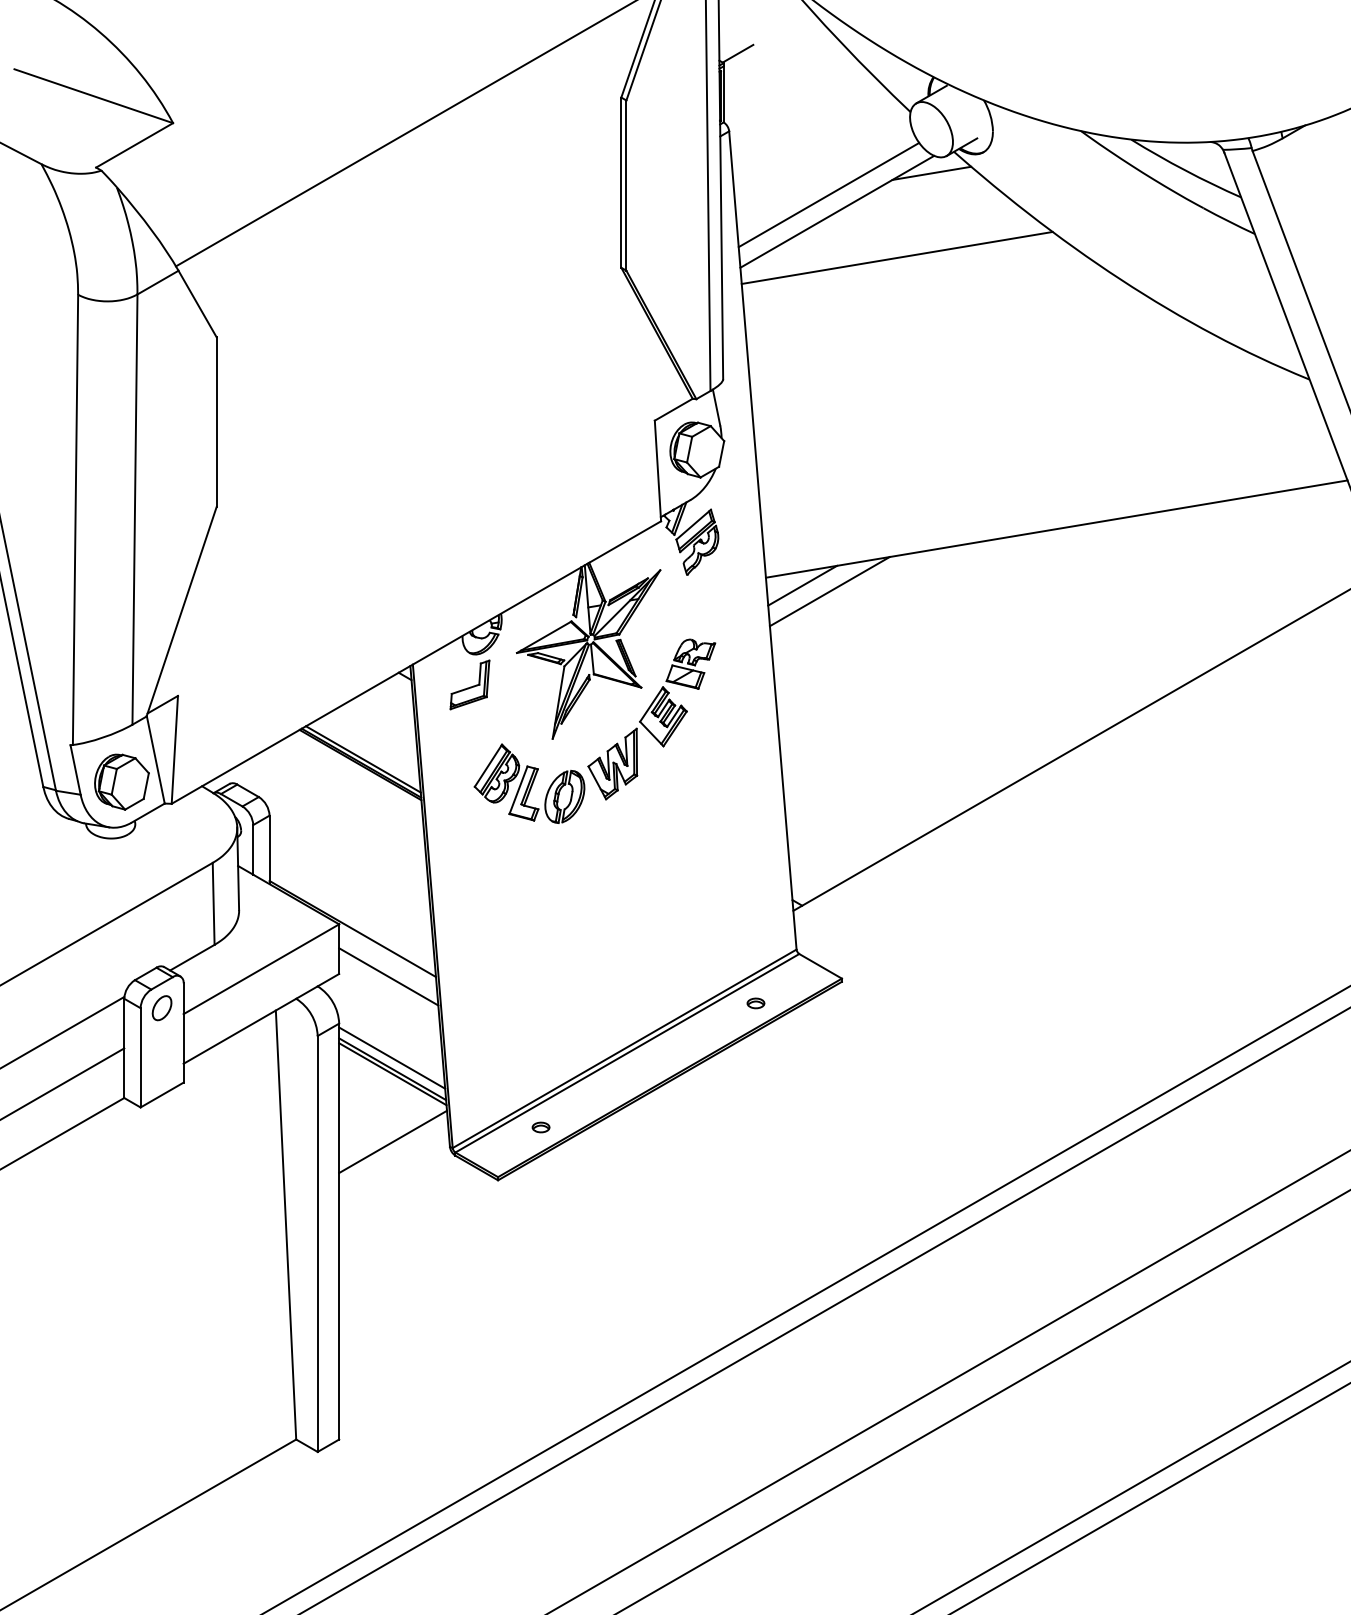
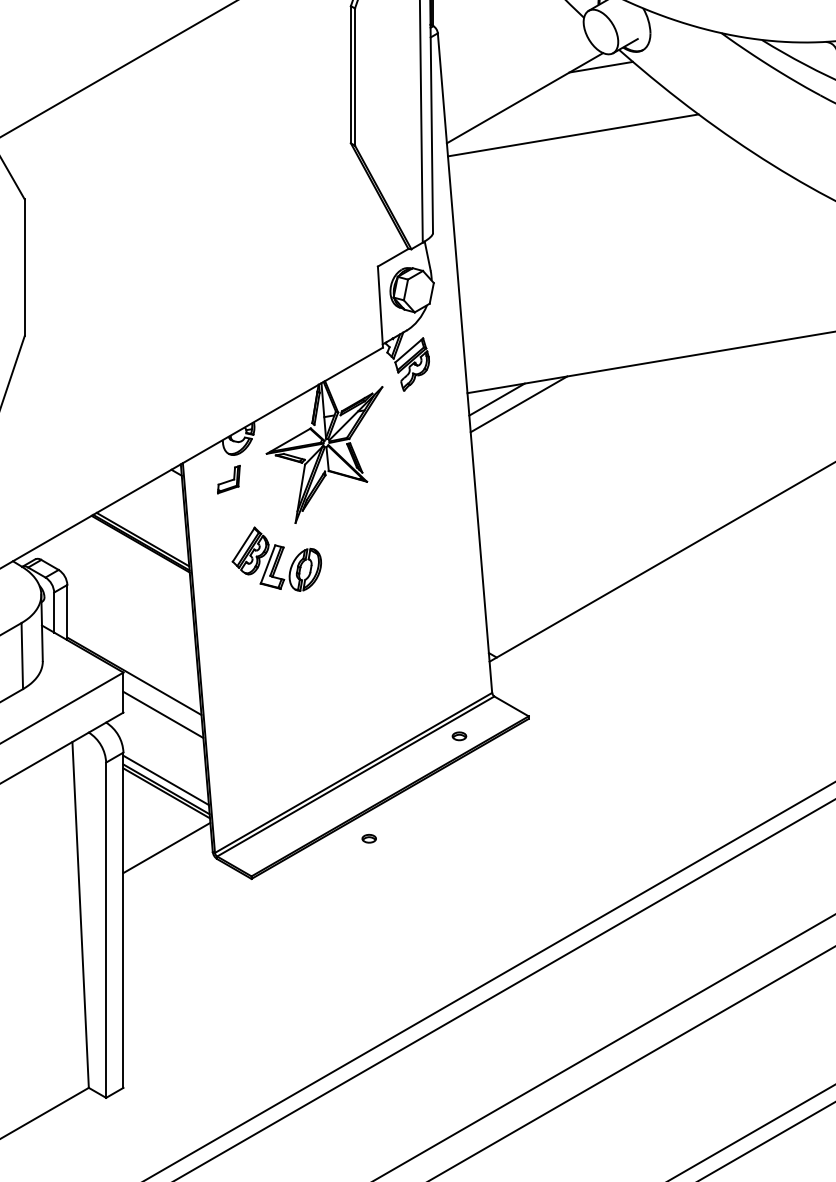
line: (828, 194) -> (517, 84), removed
part: (469, 684) -> (228, 479), size x0.7
part: (651, 719) -> (375, 507), removed
part: (540, 1127) -> (368, 838), moved

